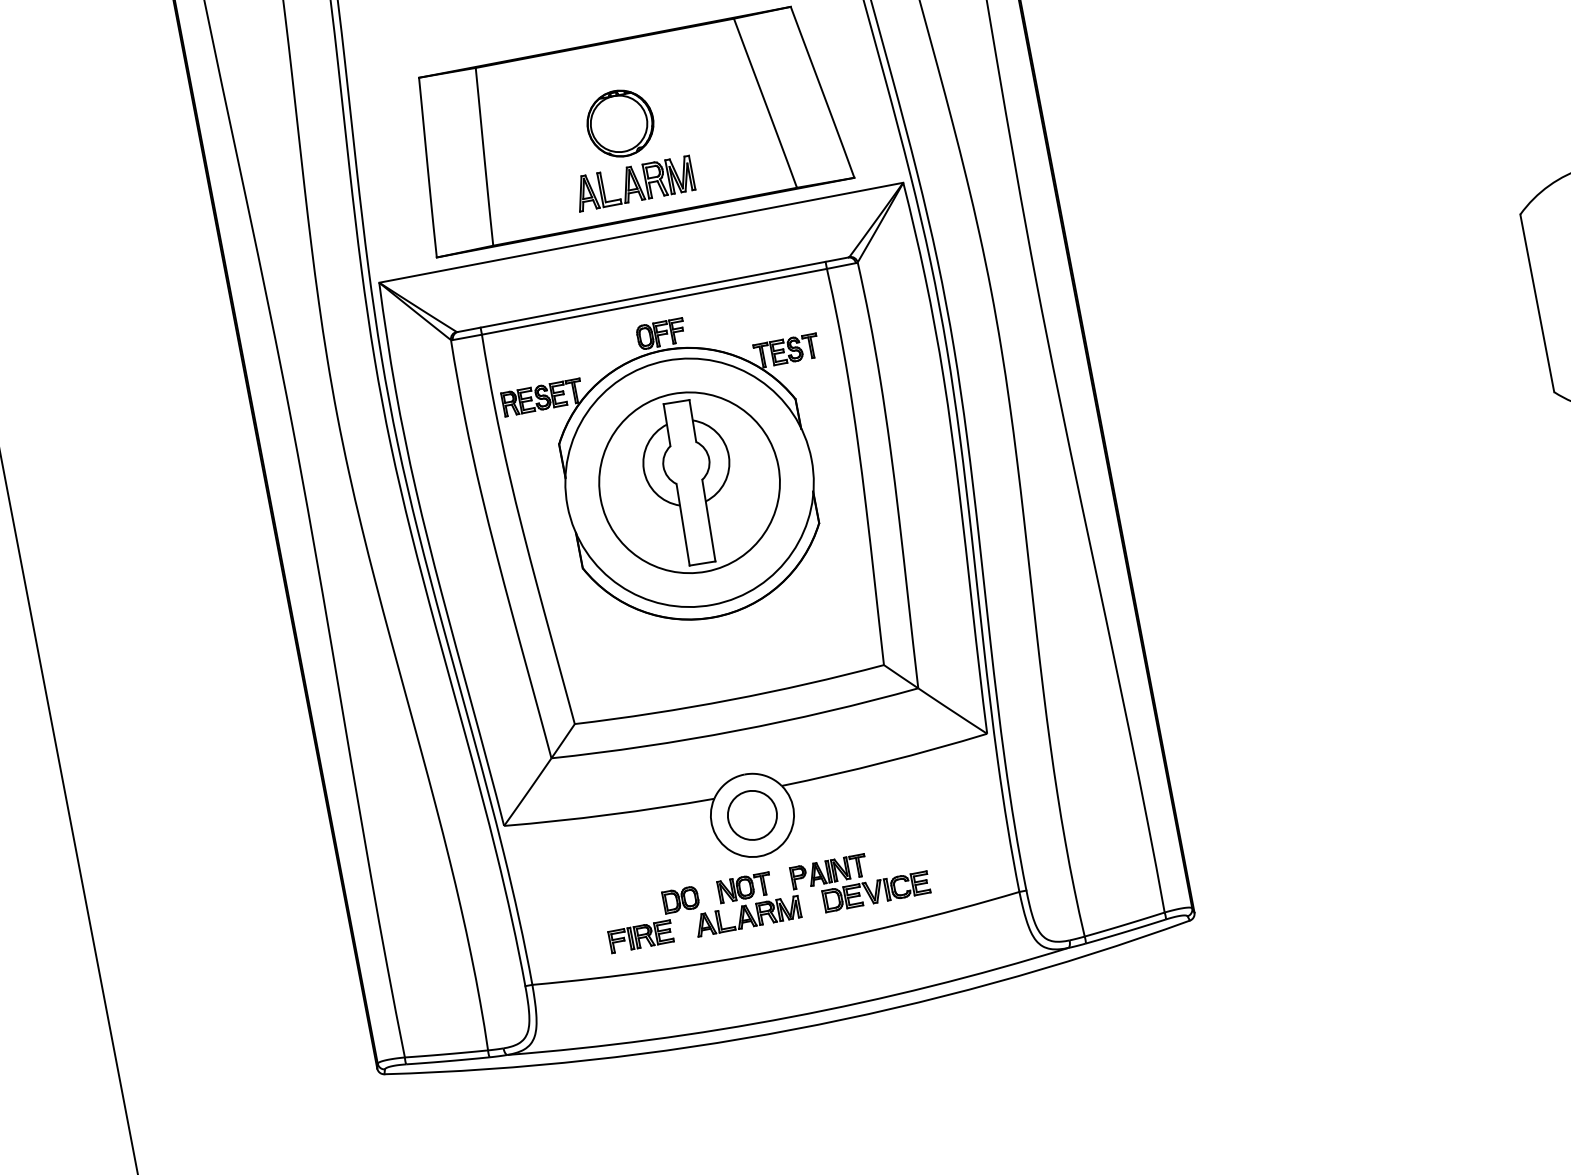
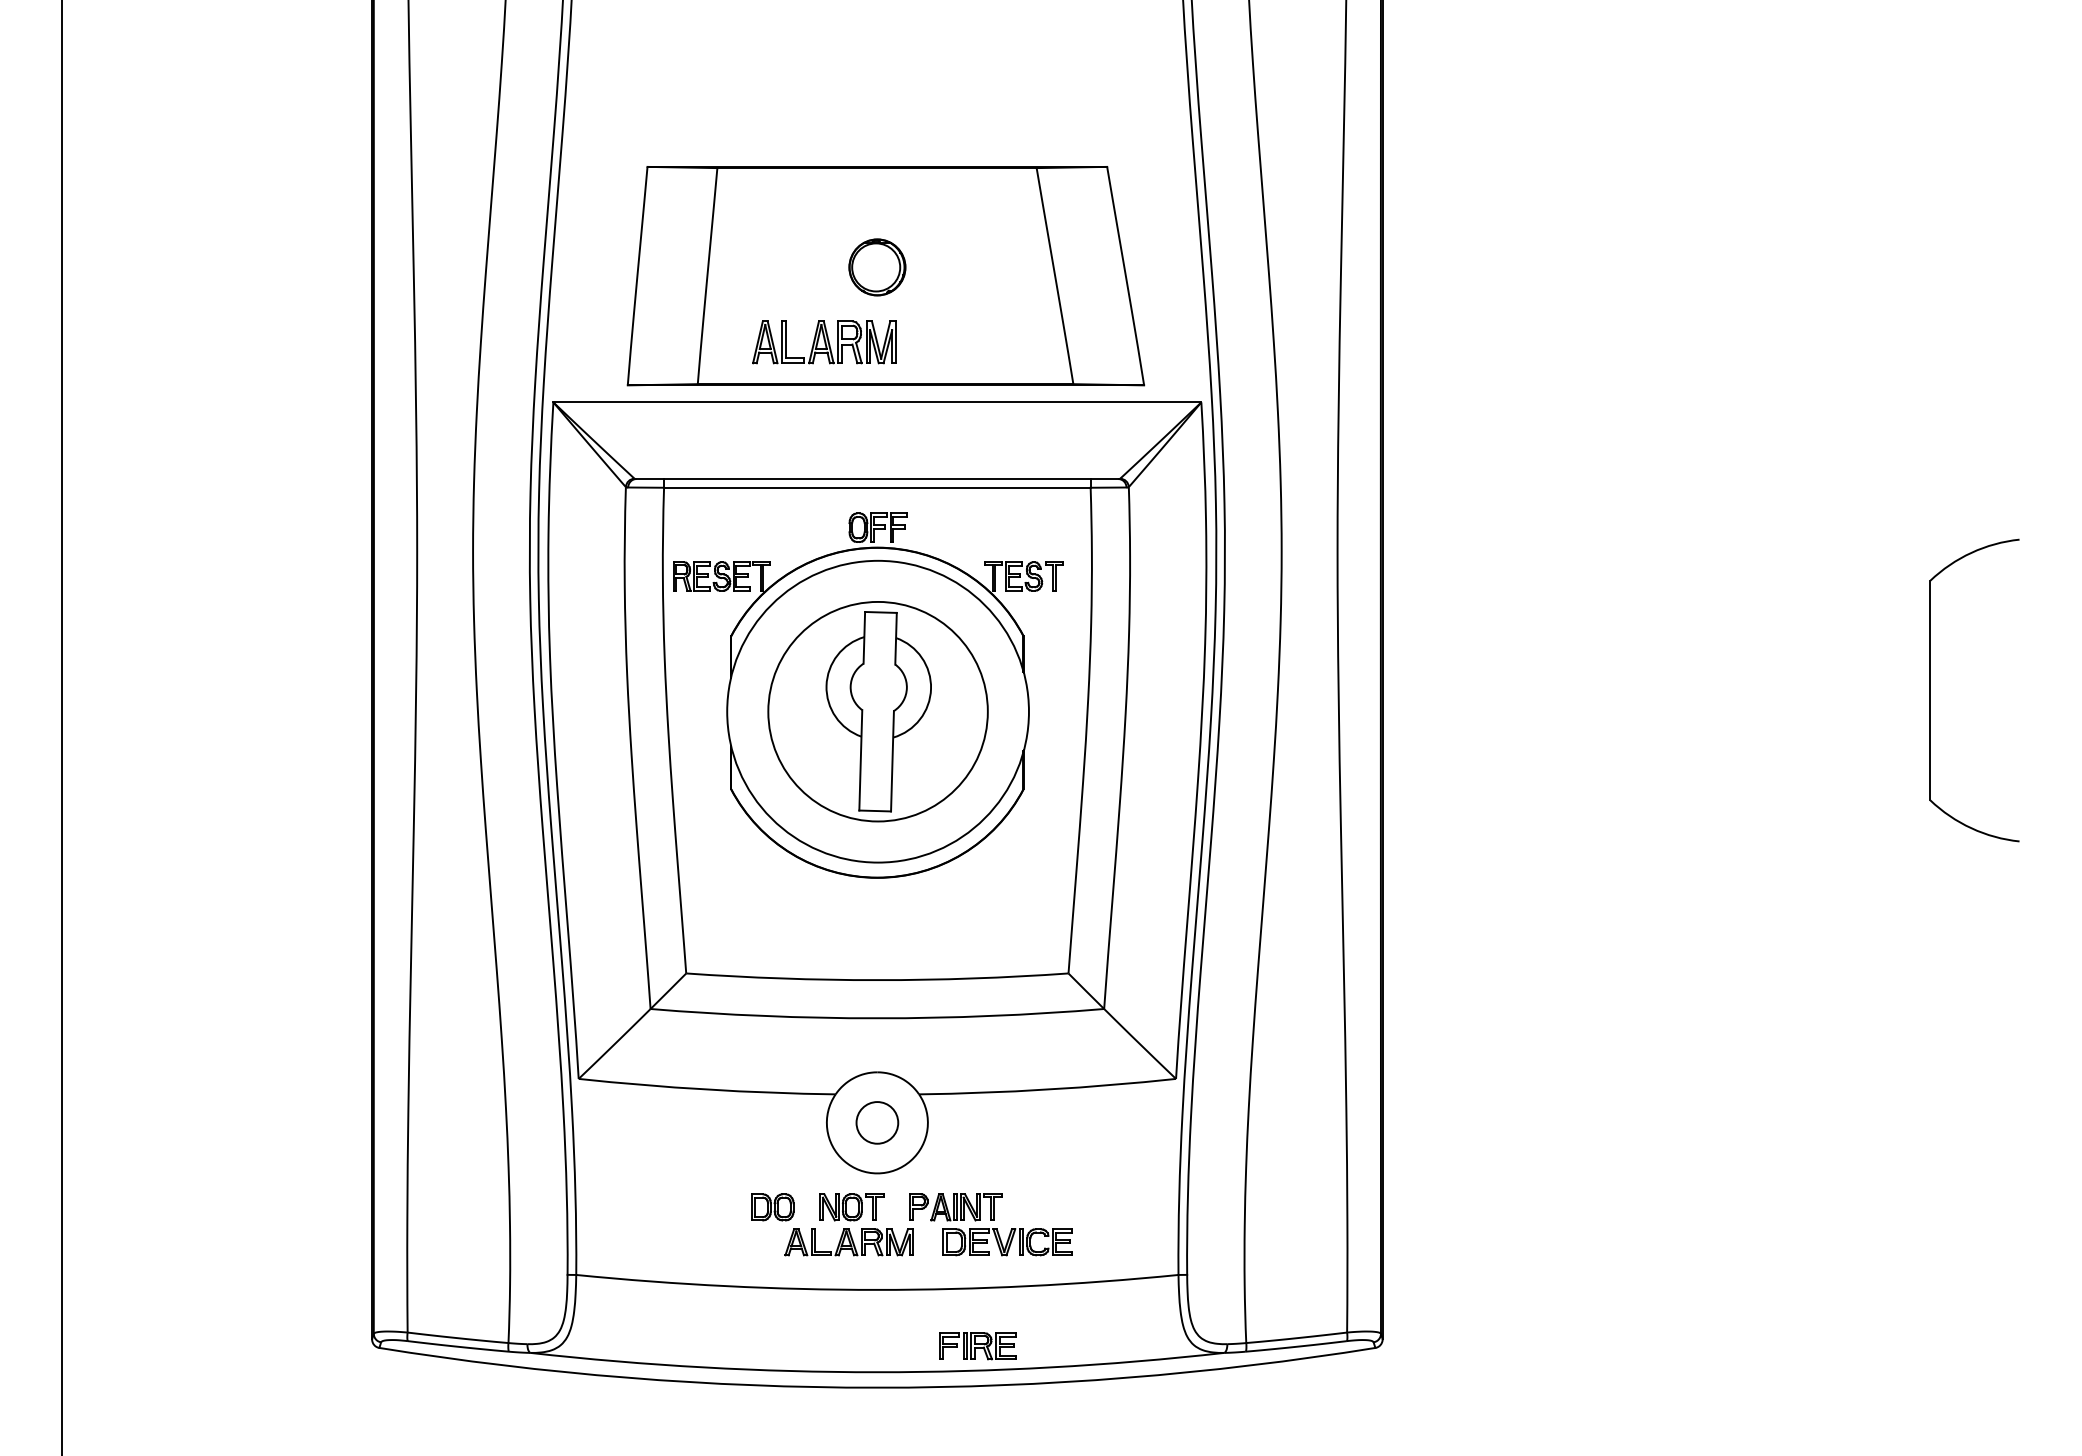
part: (620, 123) -> (877, 267), size x0.7
part: (634, 183) -> (824, 342), moved
circle: (752, 815) -> (877, 1122), size x0.7
part: (640, 936) -> (977, 1346), moved

